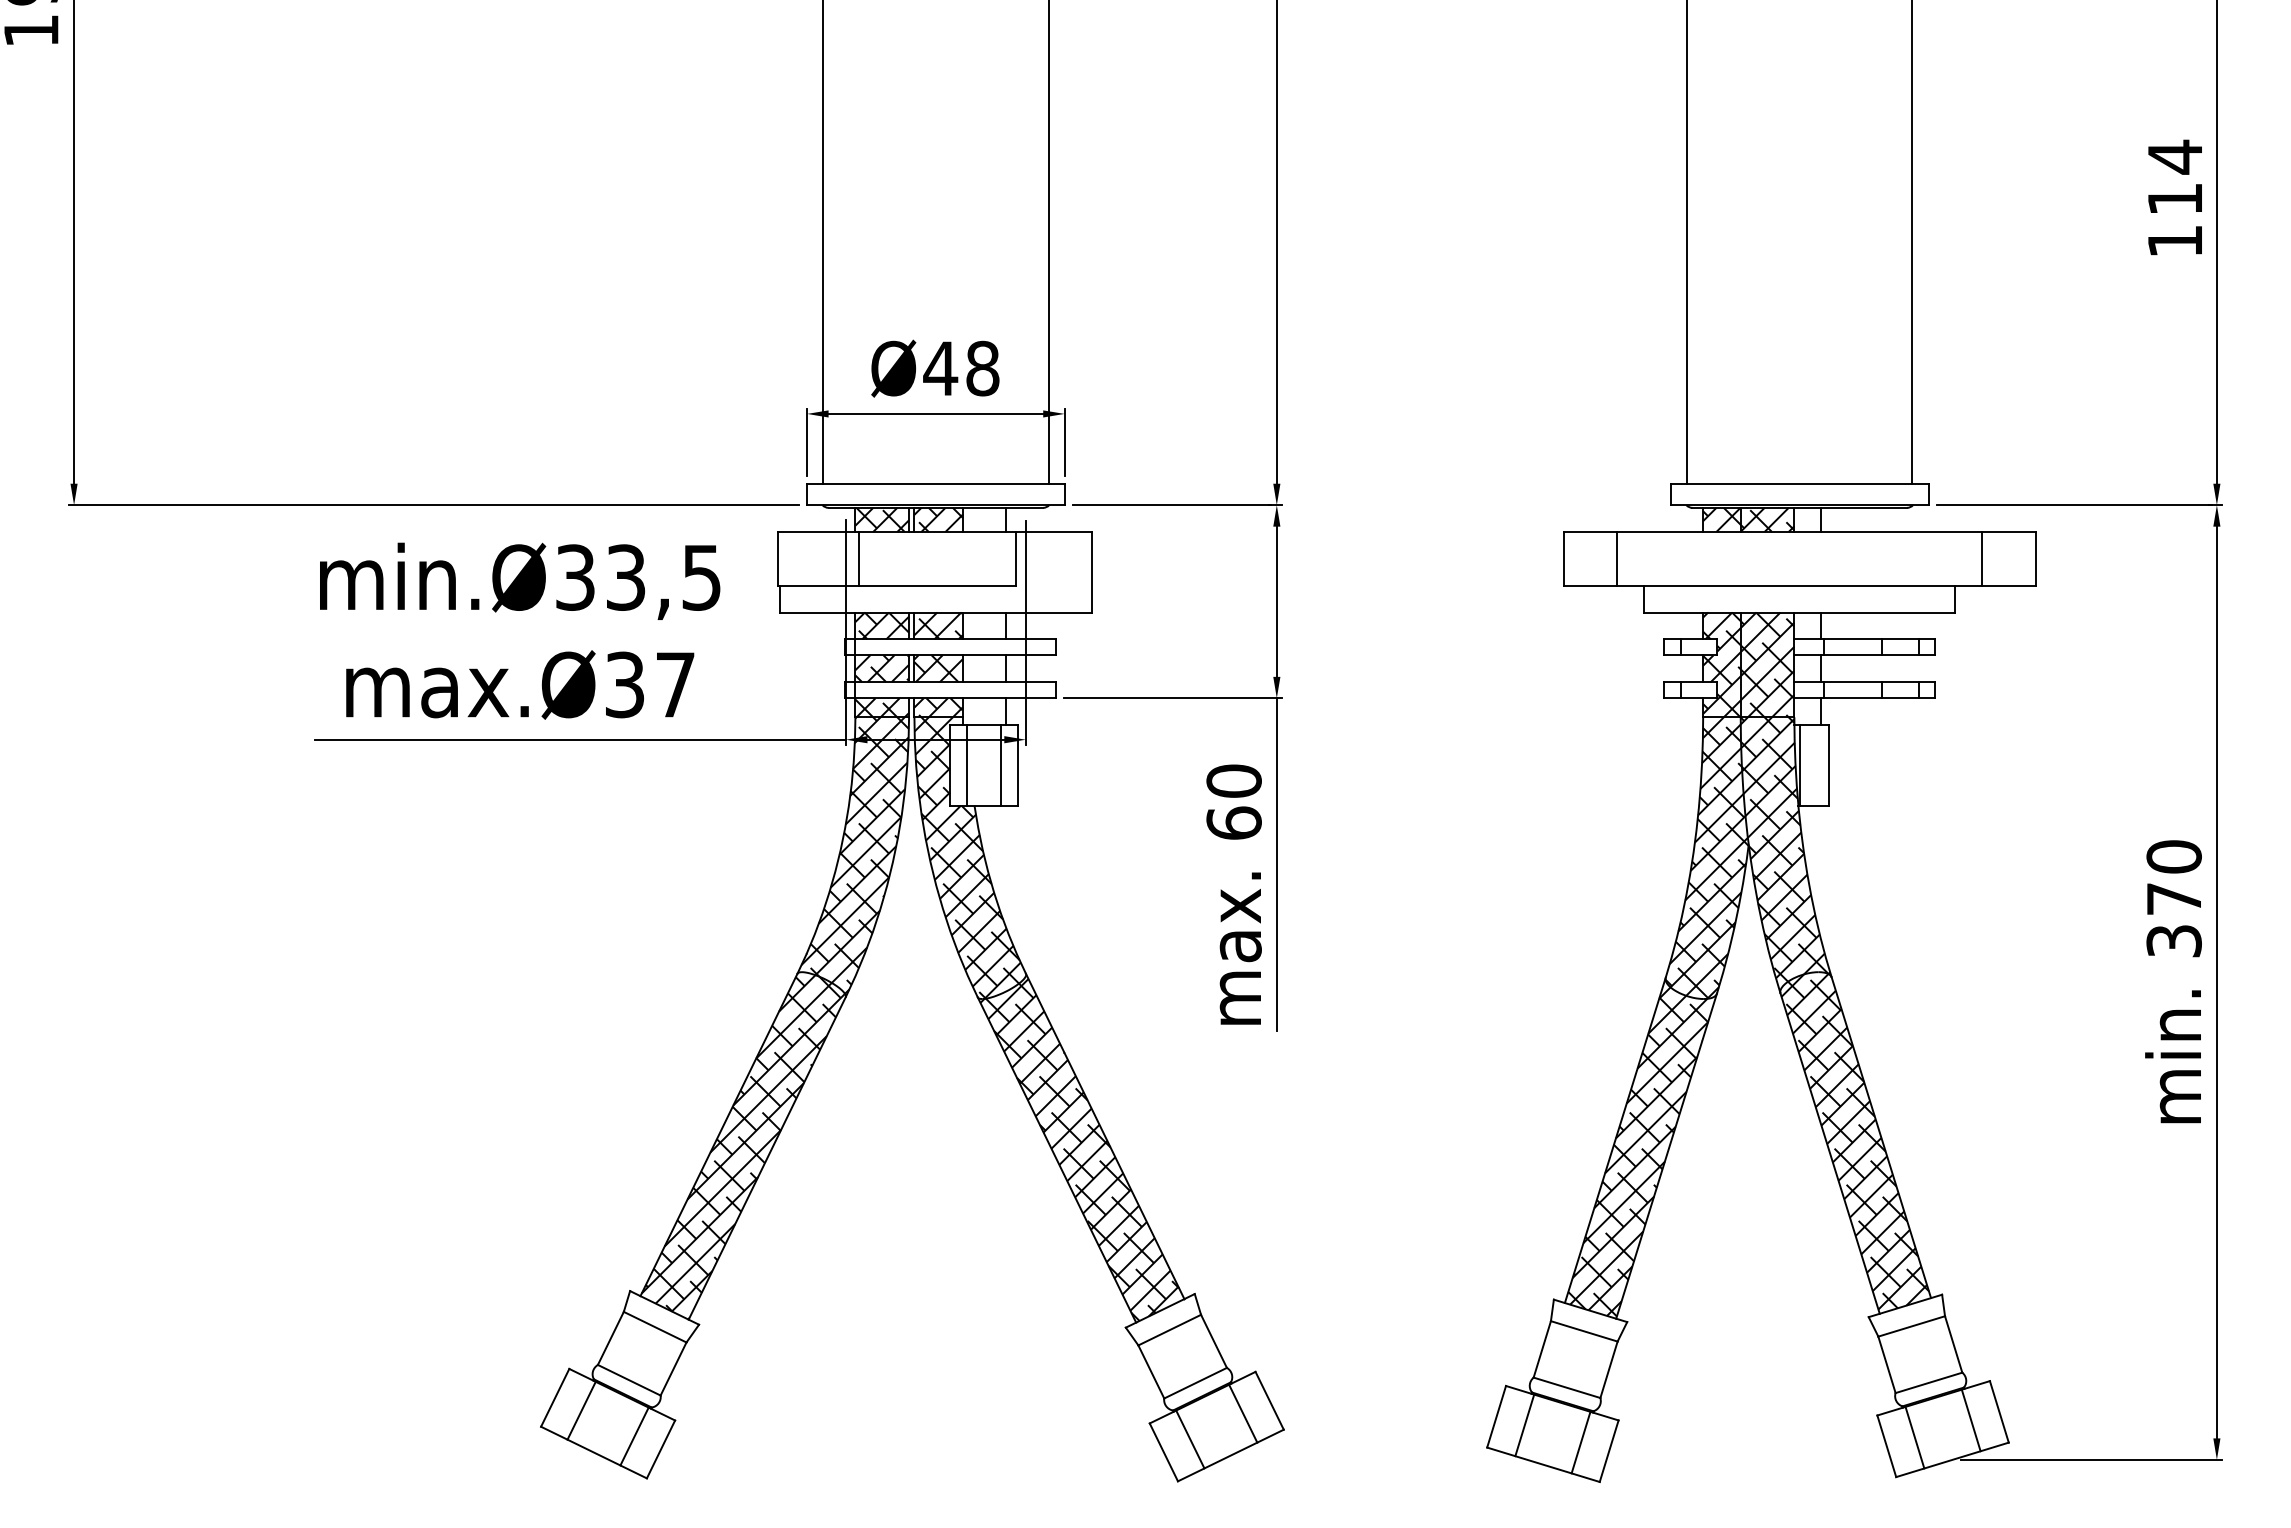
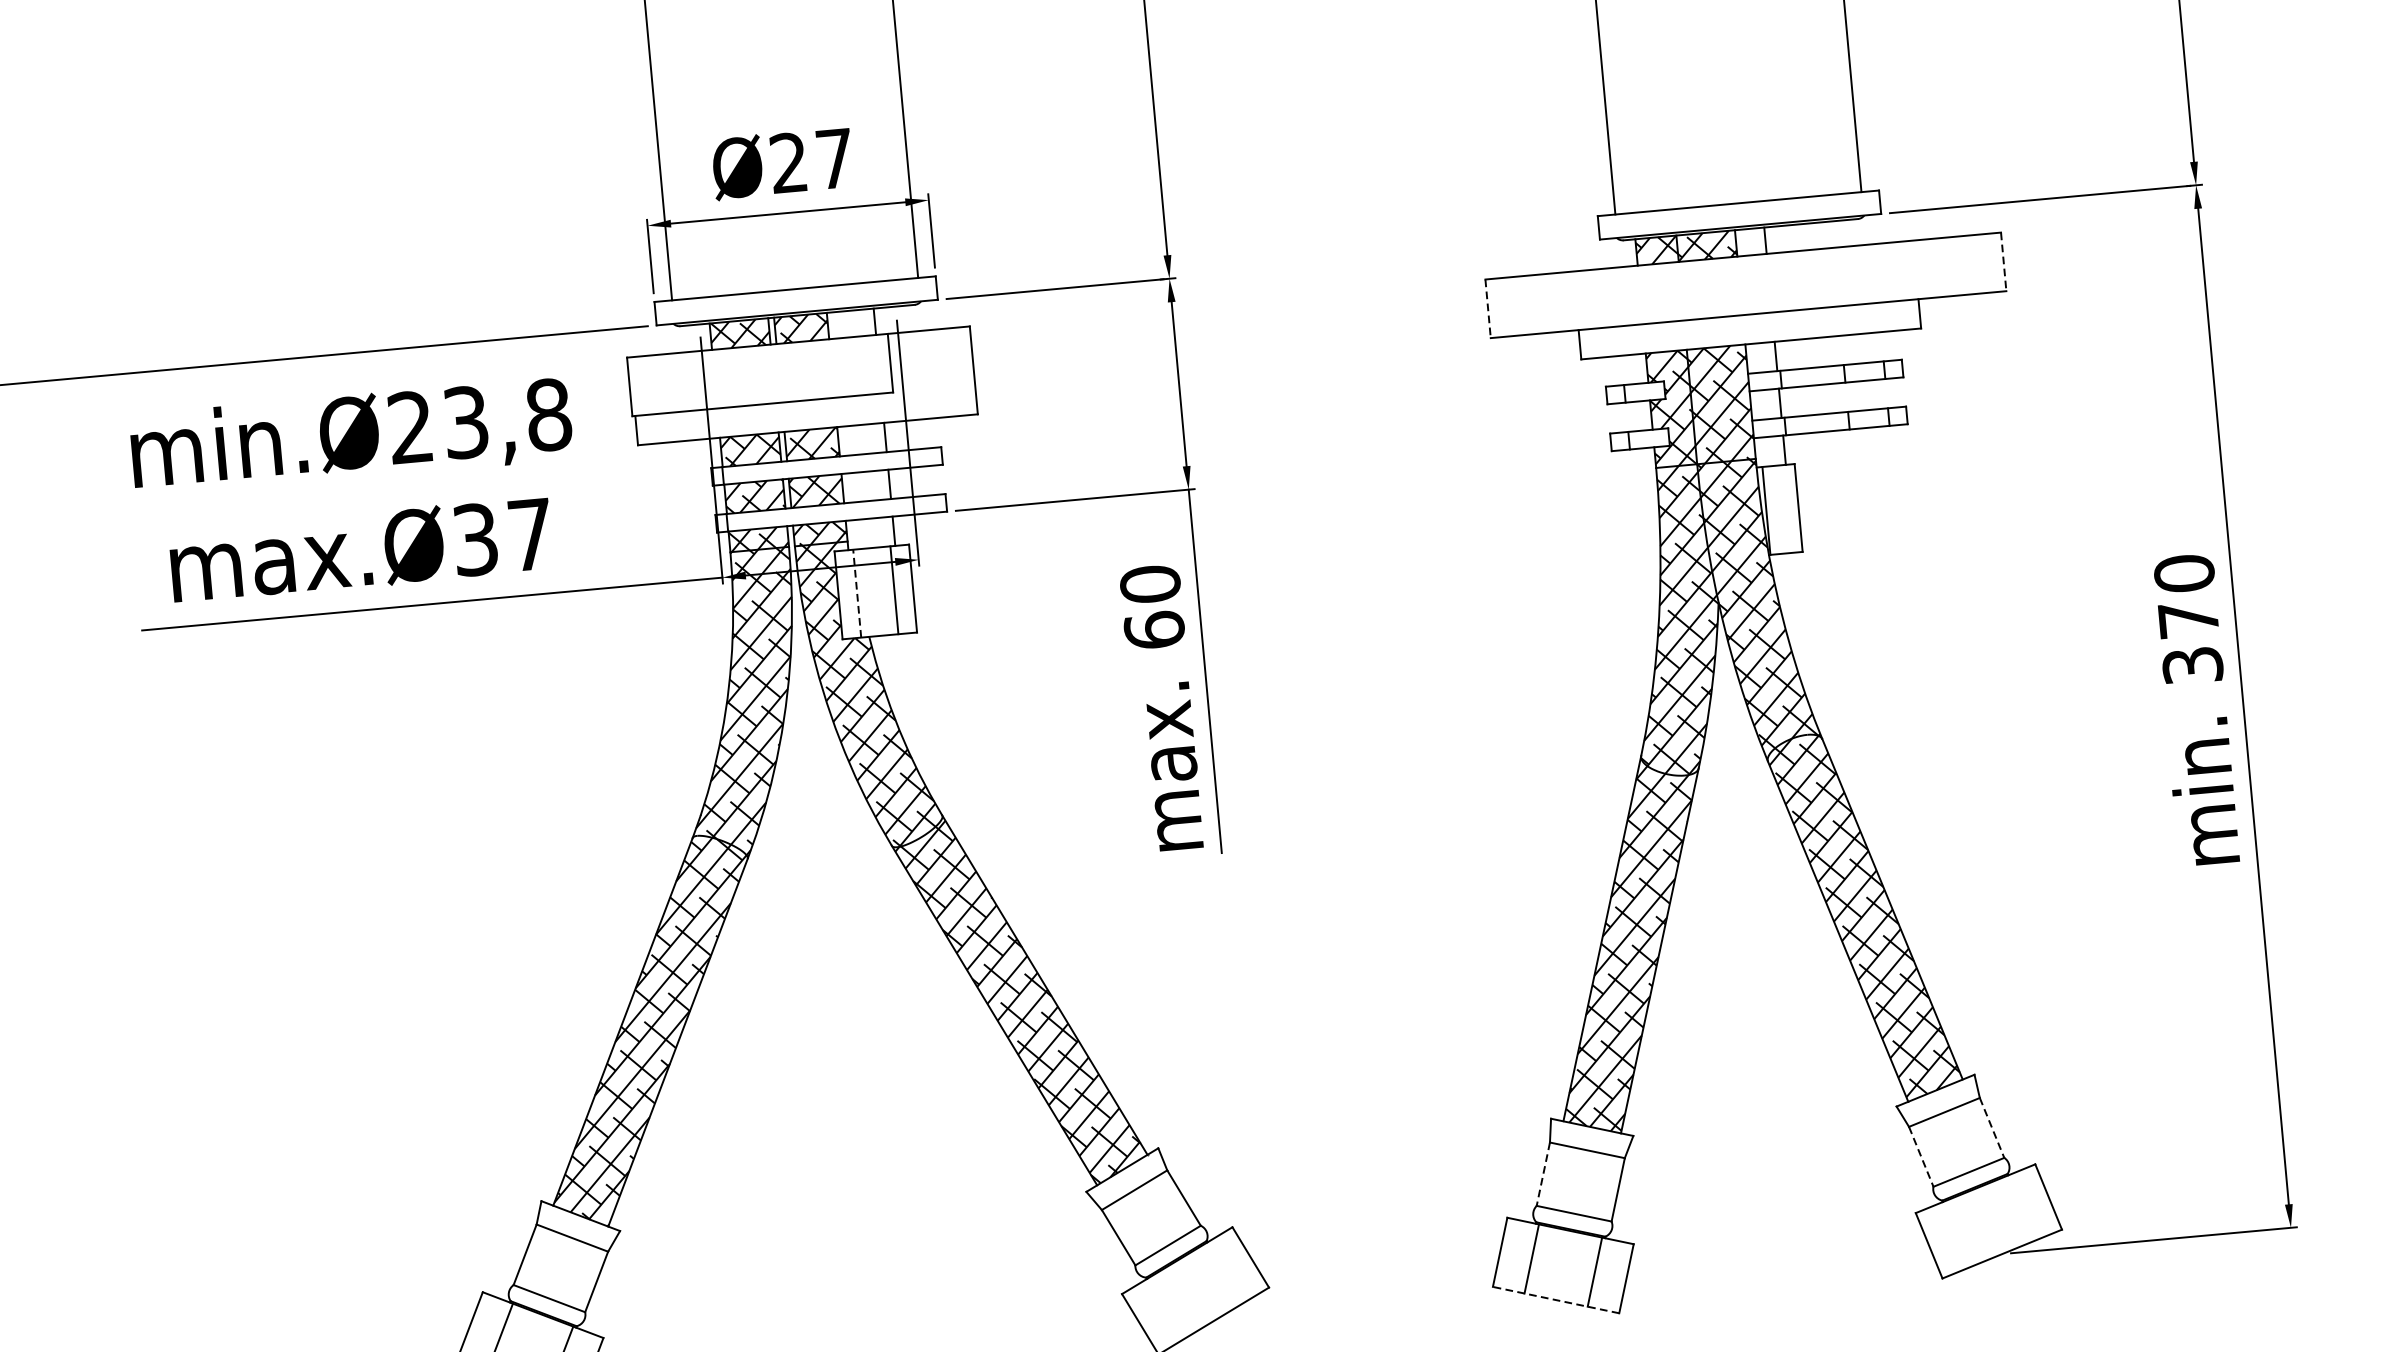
text: (961, 368) -> (811, 160), Ø48 -> Ø27
line: (859, 558) -> (719, 378), removed
line: (1563, 558) -> (1487, 308), solid -> dashed
line: (1617, 558) -> (1546, 303), removed
line: (1982, 558) -> (1945, 266), removed
line: (2035, 558) -> (2003, 261), solid -> dashed
text: (638, 577) -> (479, 421), min.Ø33,5 -> min.Ø23,8
line: (967, 764) -> (857, 592), solid -> dashed
line: (1953, 1344) -> (1991, 1128), solid -> dashed
line: (1542, 1349) -> (1543, 1174), solid -> dashed
line: (1886, 1364) -> (1920, 1156), solid -> dashed
line: (1243, 1413) -> (1223, 1273), removed
line: (1970, 1420) -> (2017, 1209), removed
line: (1914, 1437) -> (1958, 1233), removed
line: (1190, 1439) -> (1168, 1307), removed
line: (1543, 1464) -> (1556, 1299), solid -> dashed

